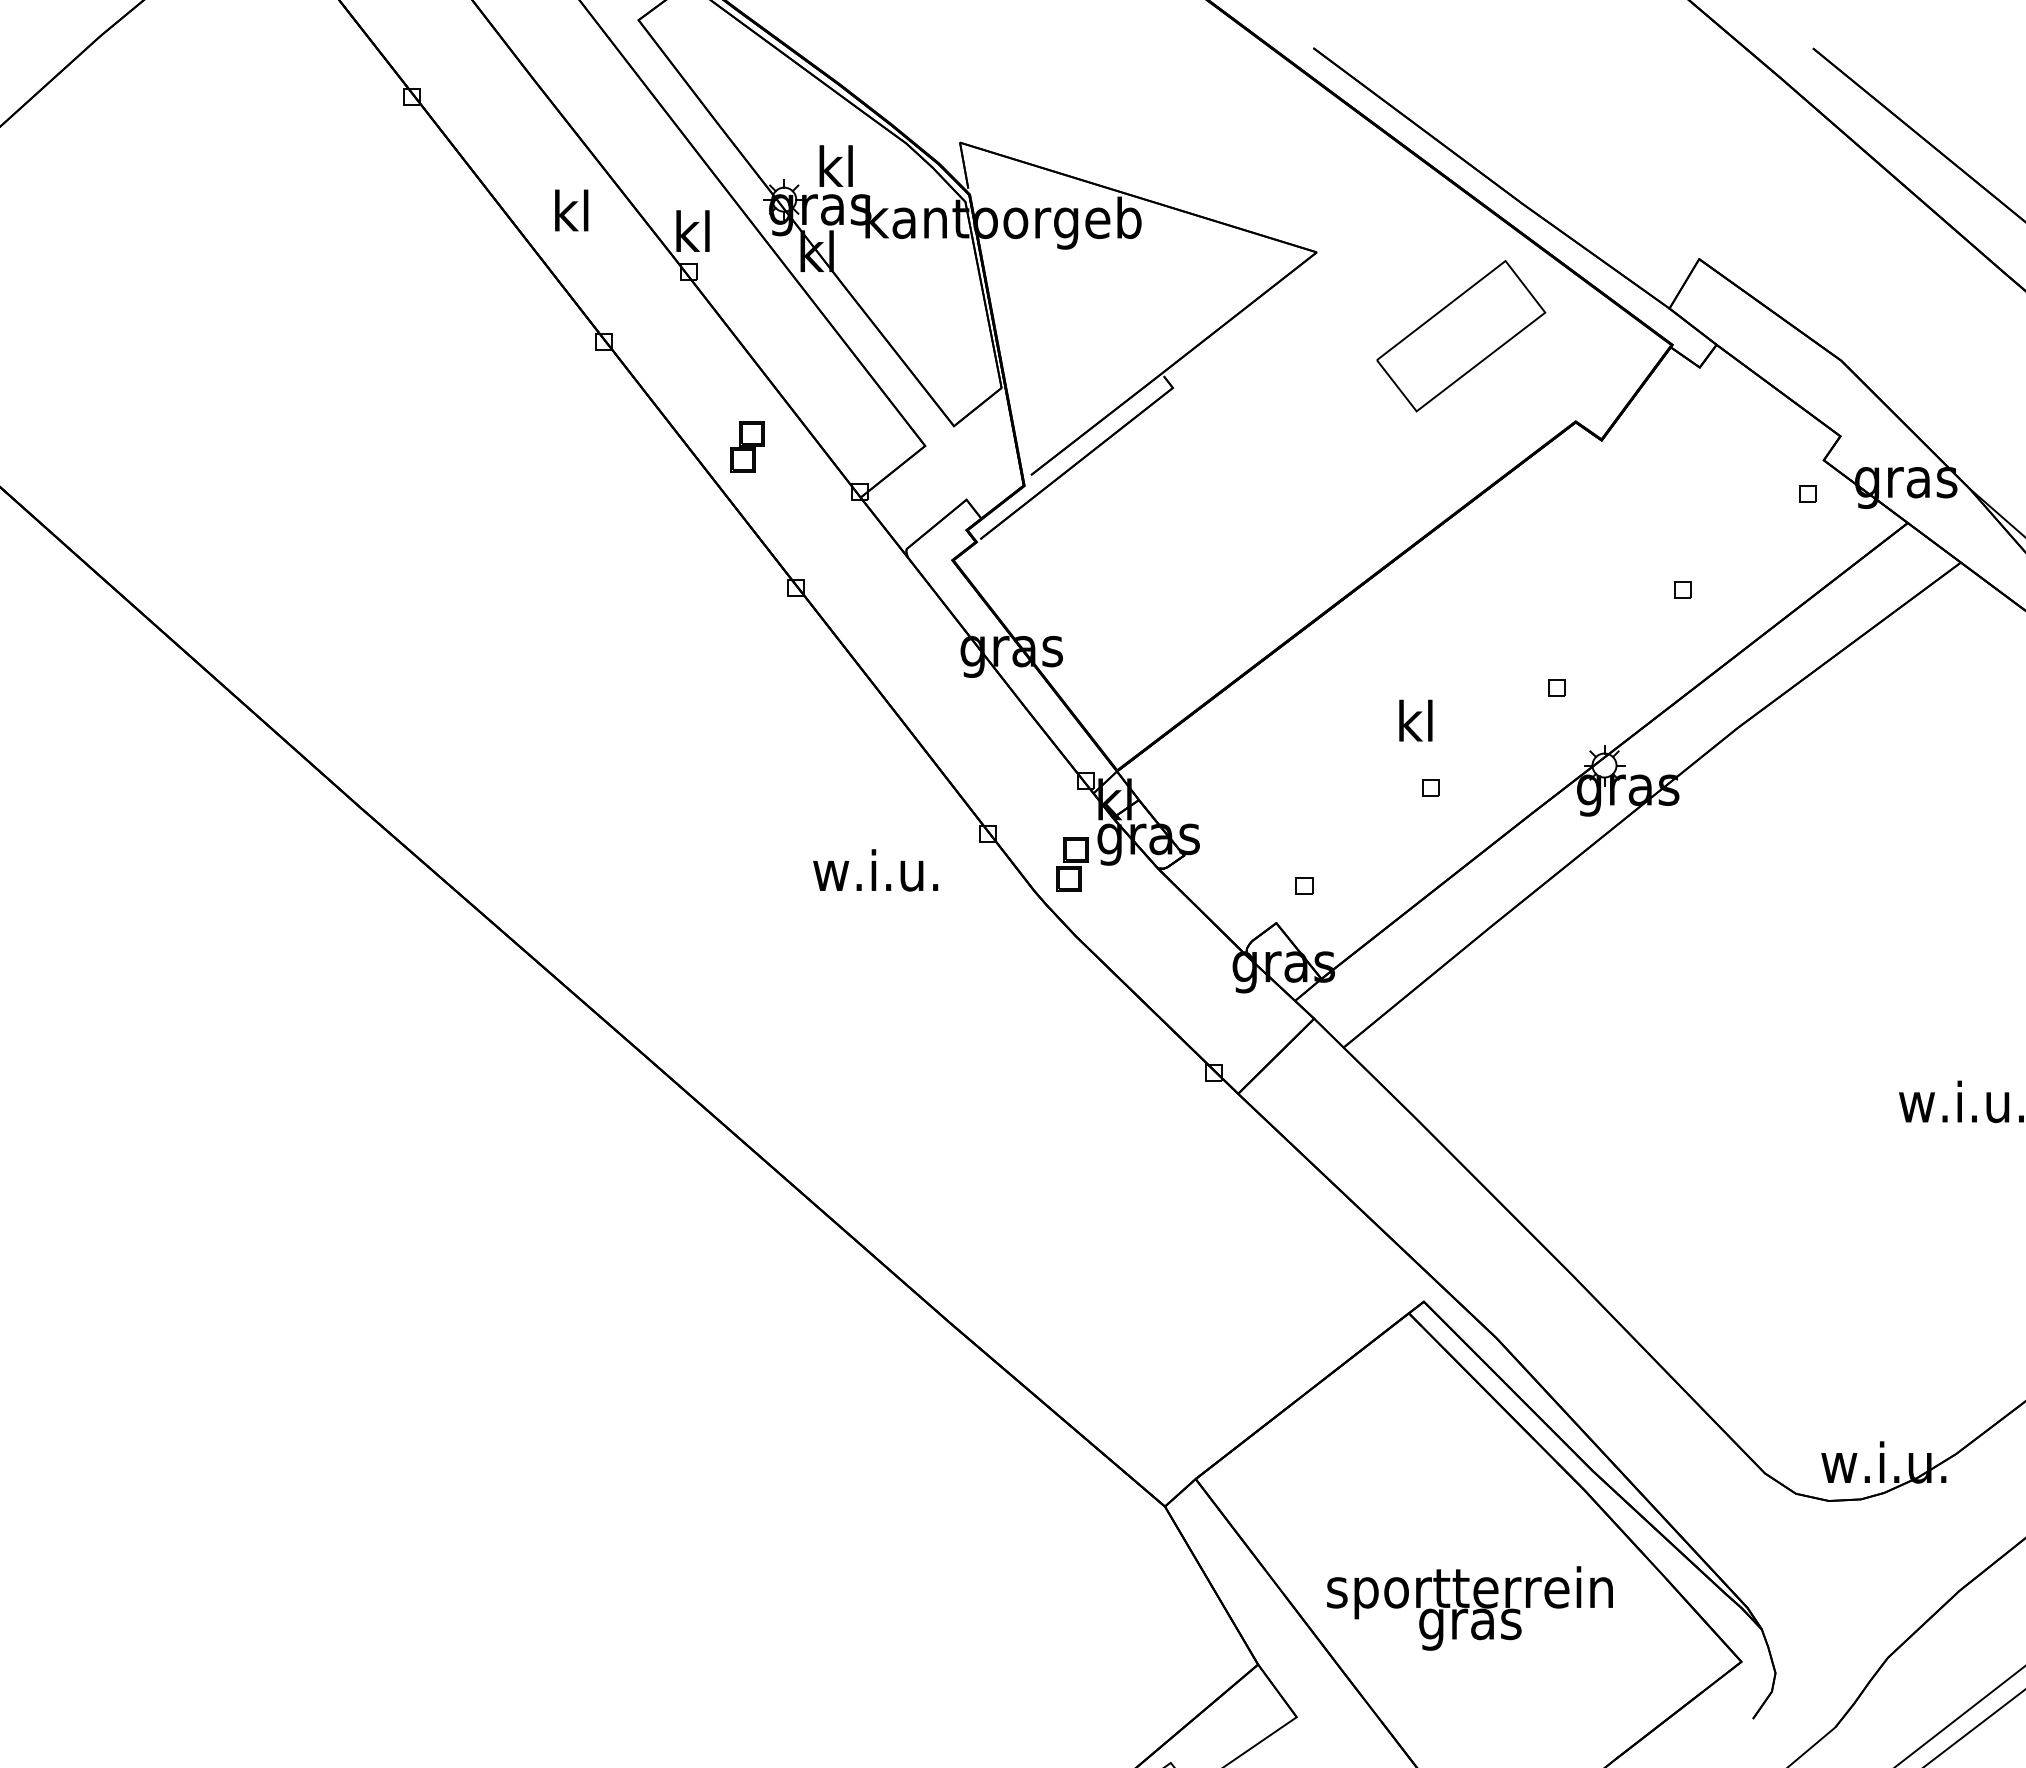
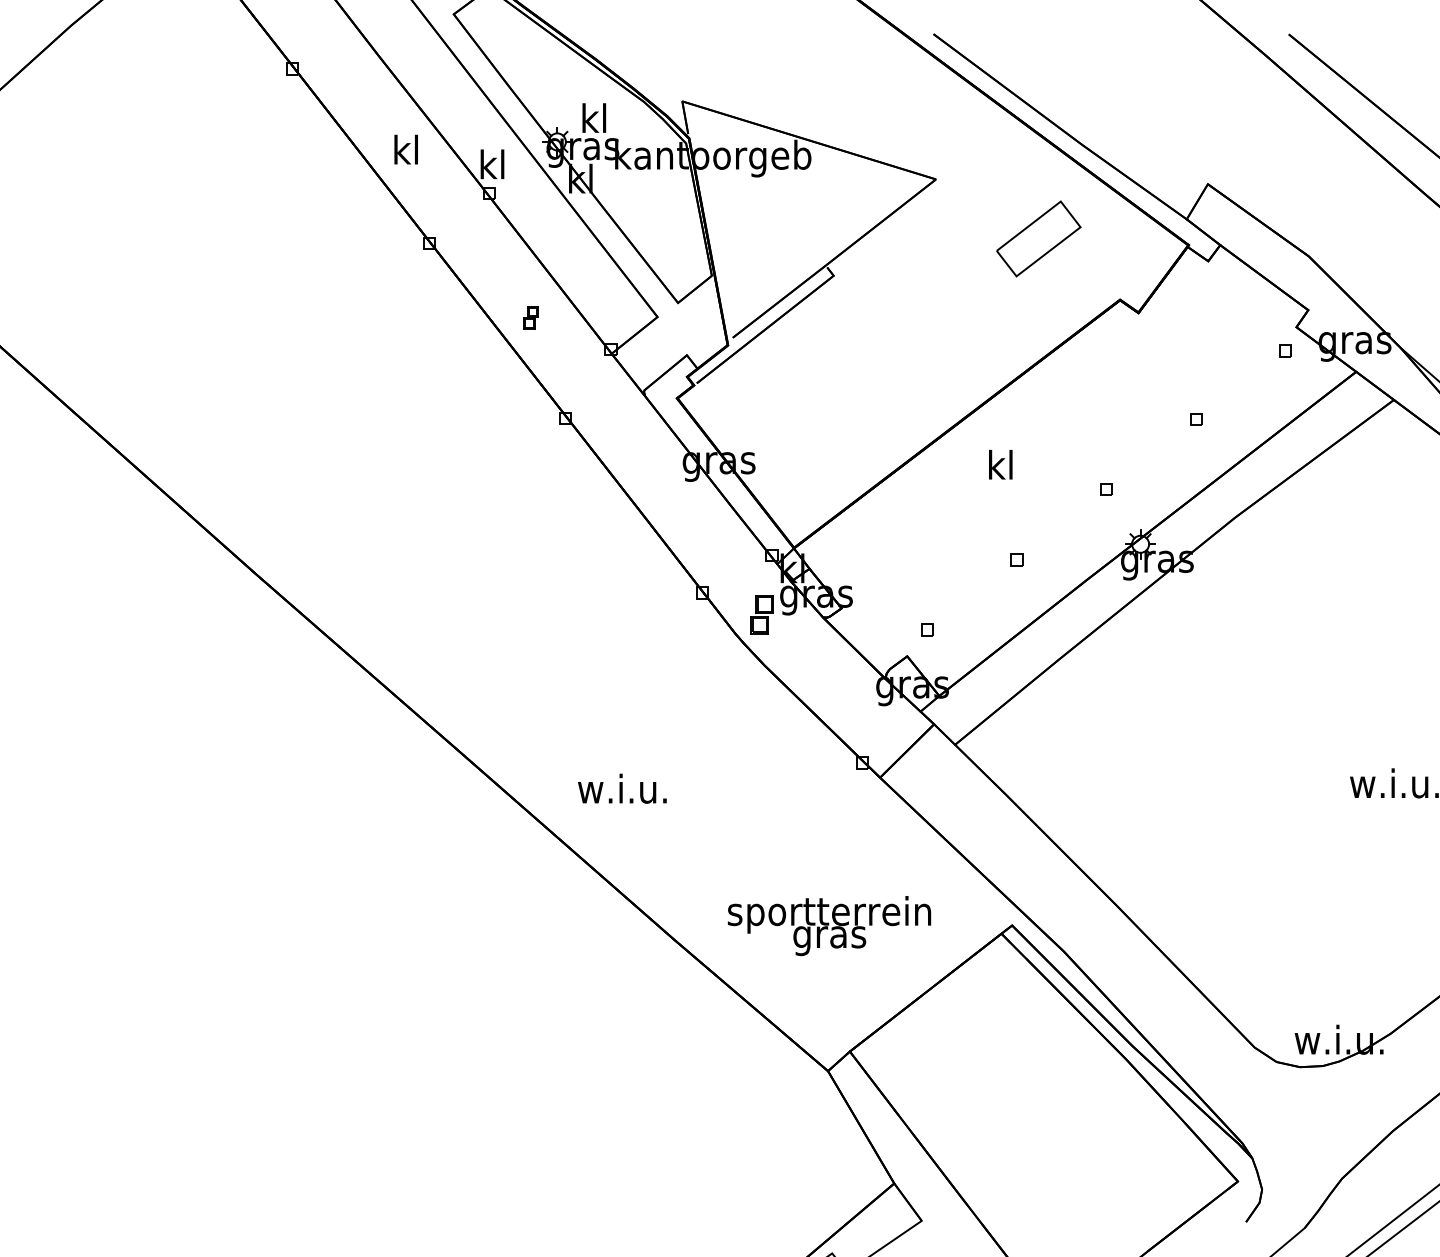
part: (1461, 335) -> (1038, 238), size x0.7
part: (747, 446) -> (531, 317), size x0.6
text: (1415, 720) -> (1000, 464), moved
text: (875, 870) -> (622, 788), moved
text: (1469, 1608) -> (829, 926), moved

